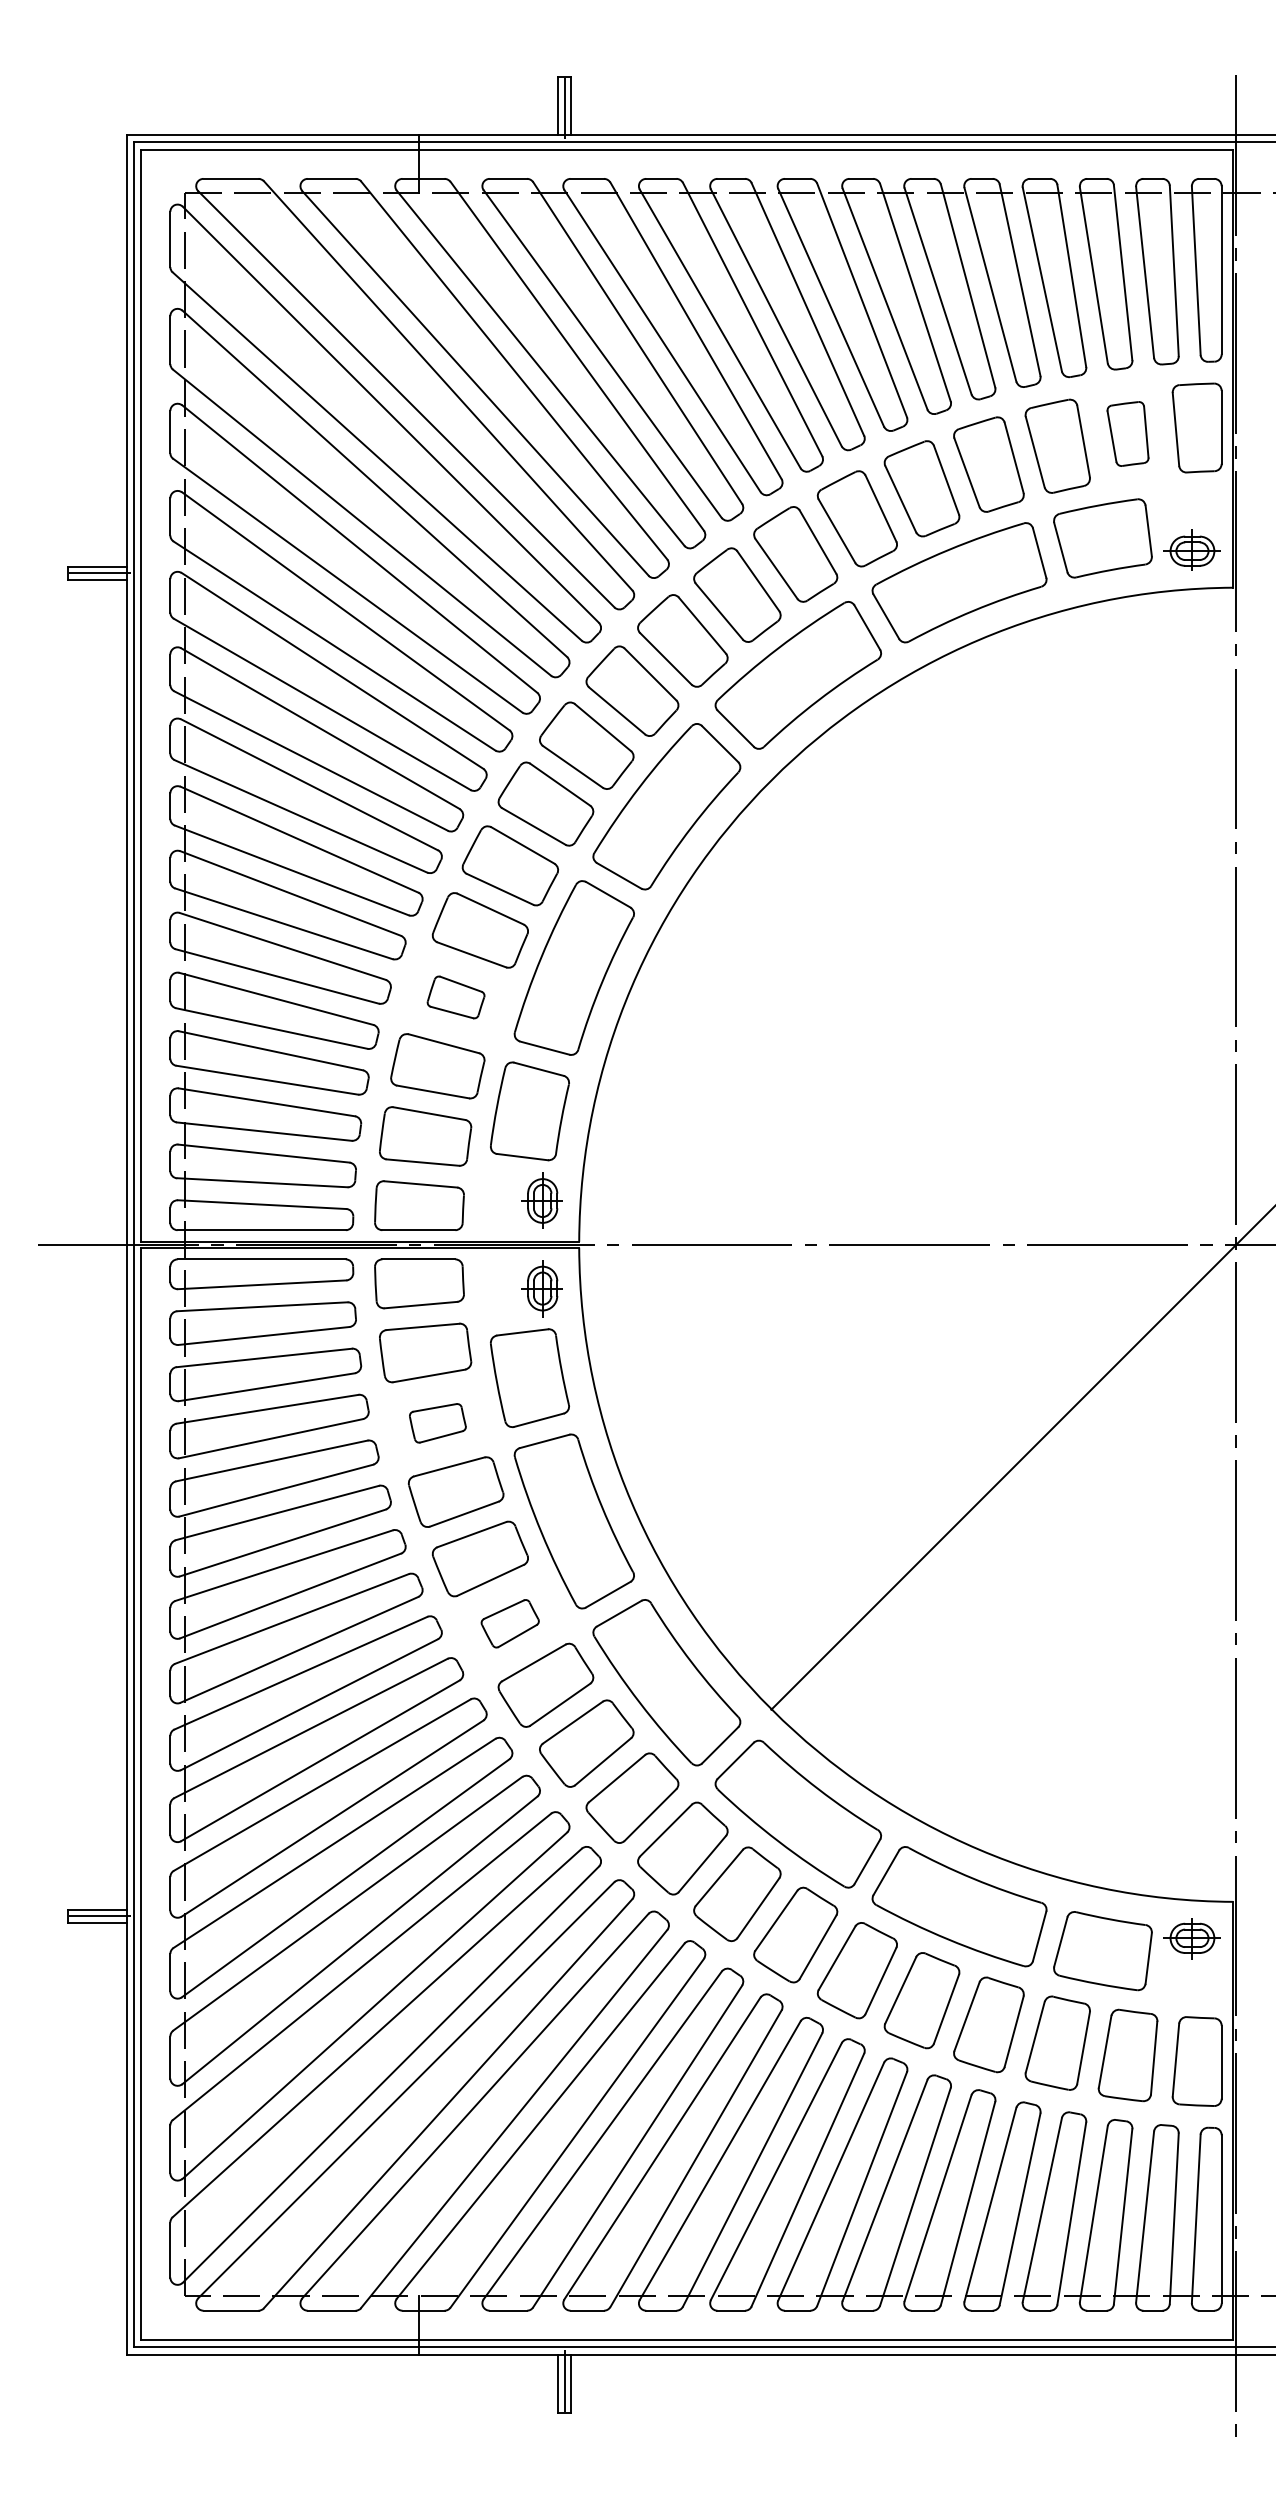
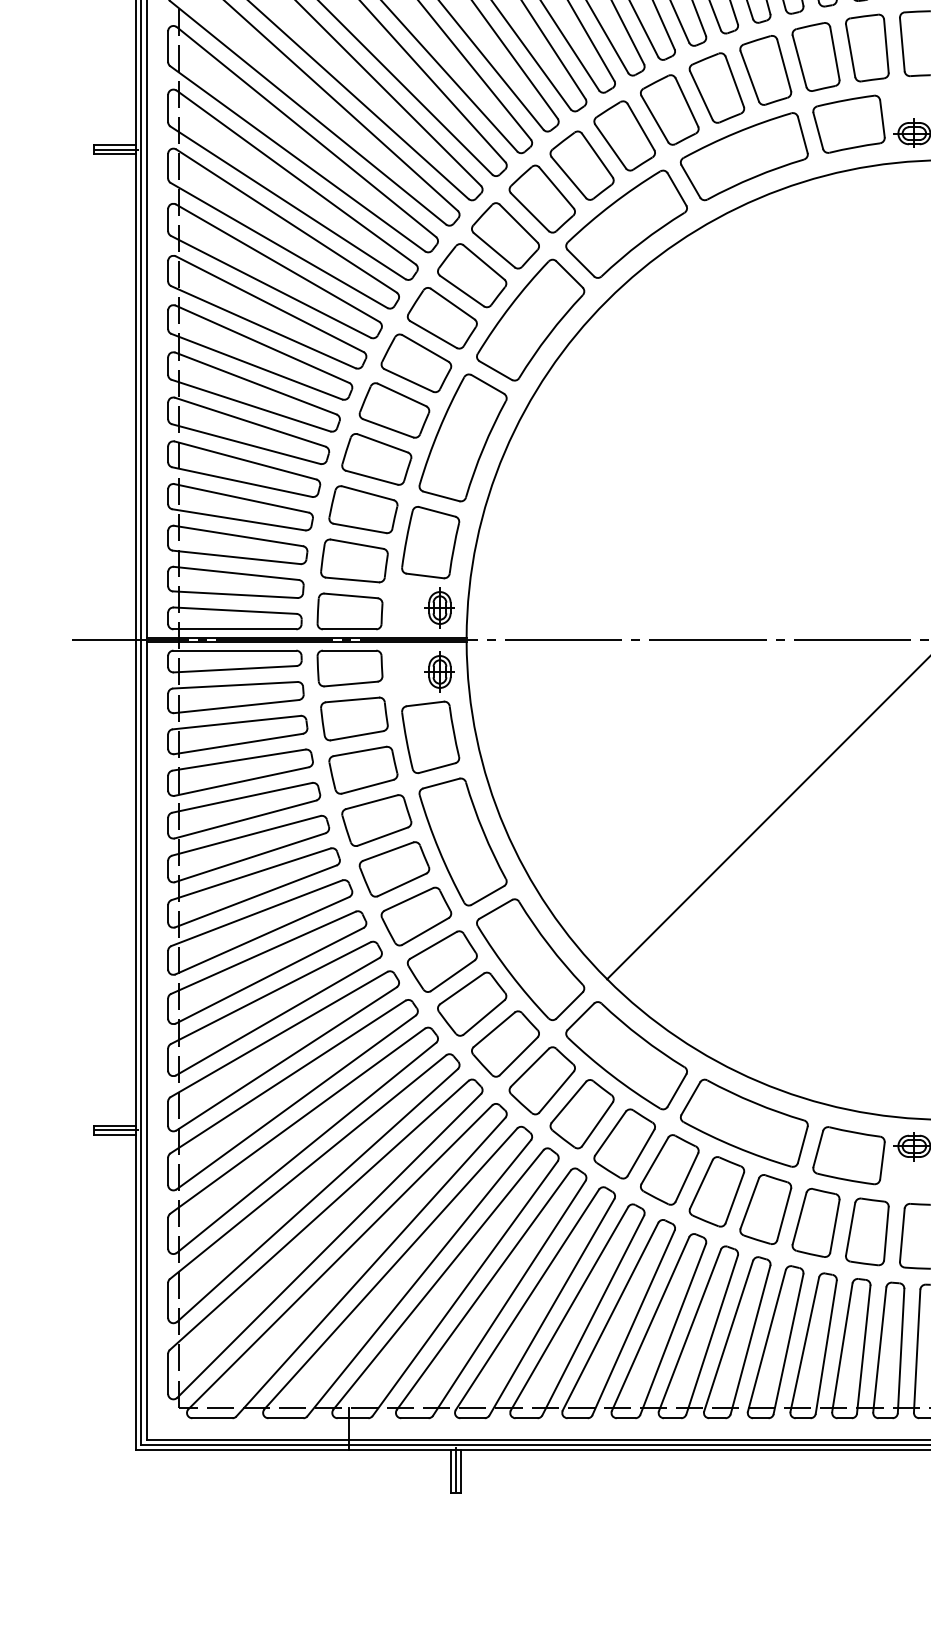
part: (1127, 433) -> (866, 47), size x1.43
part: (455, 997) -> (376, 459), size x1.67
part: (437, 1423) -> (363, 770), size x1.67
part: (509, 1623) -> (415, 916), size x1.67

